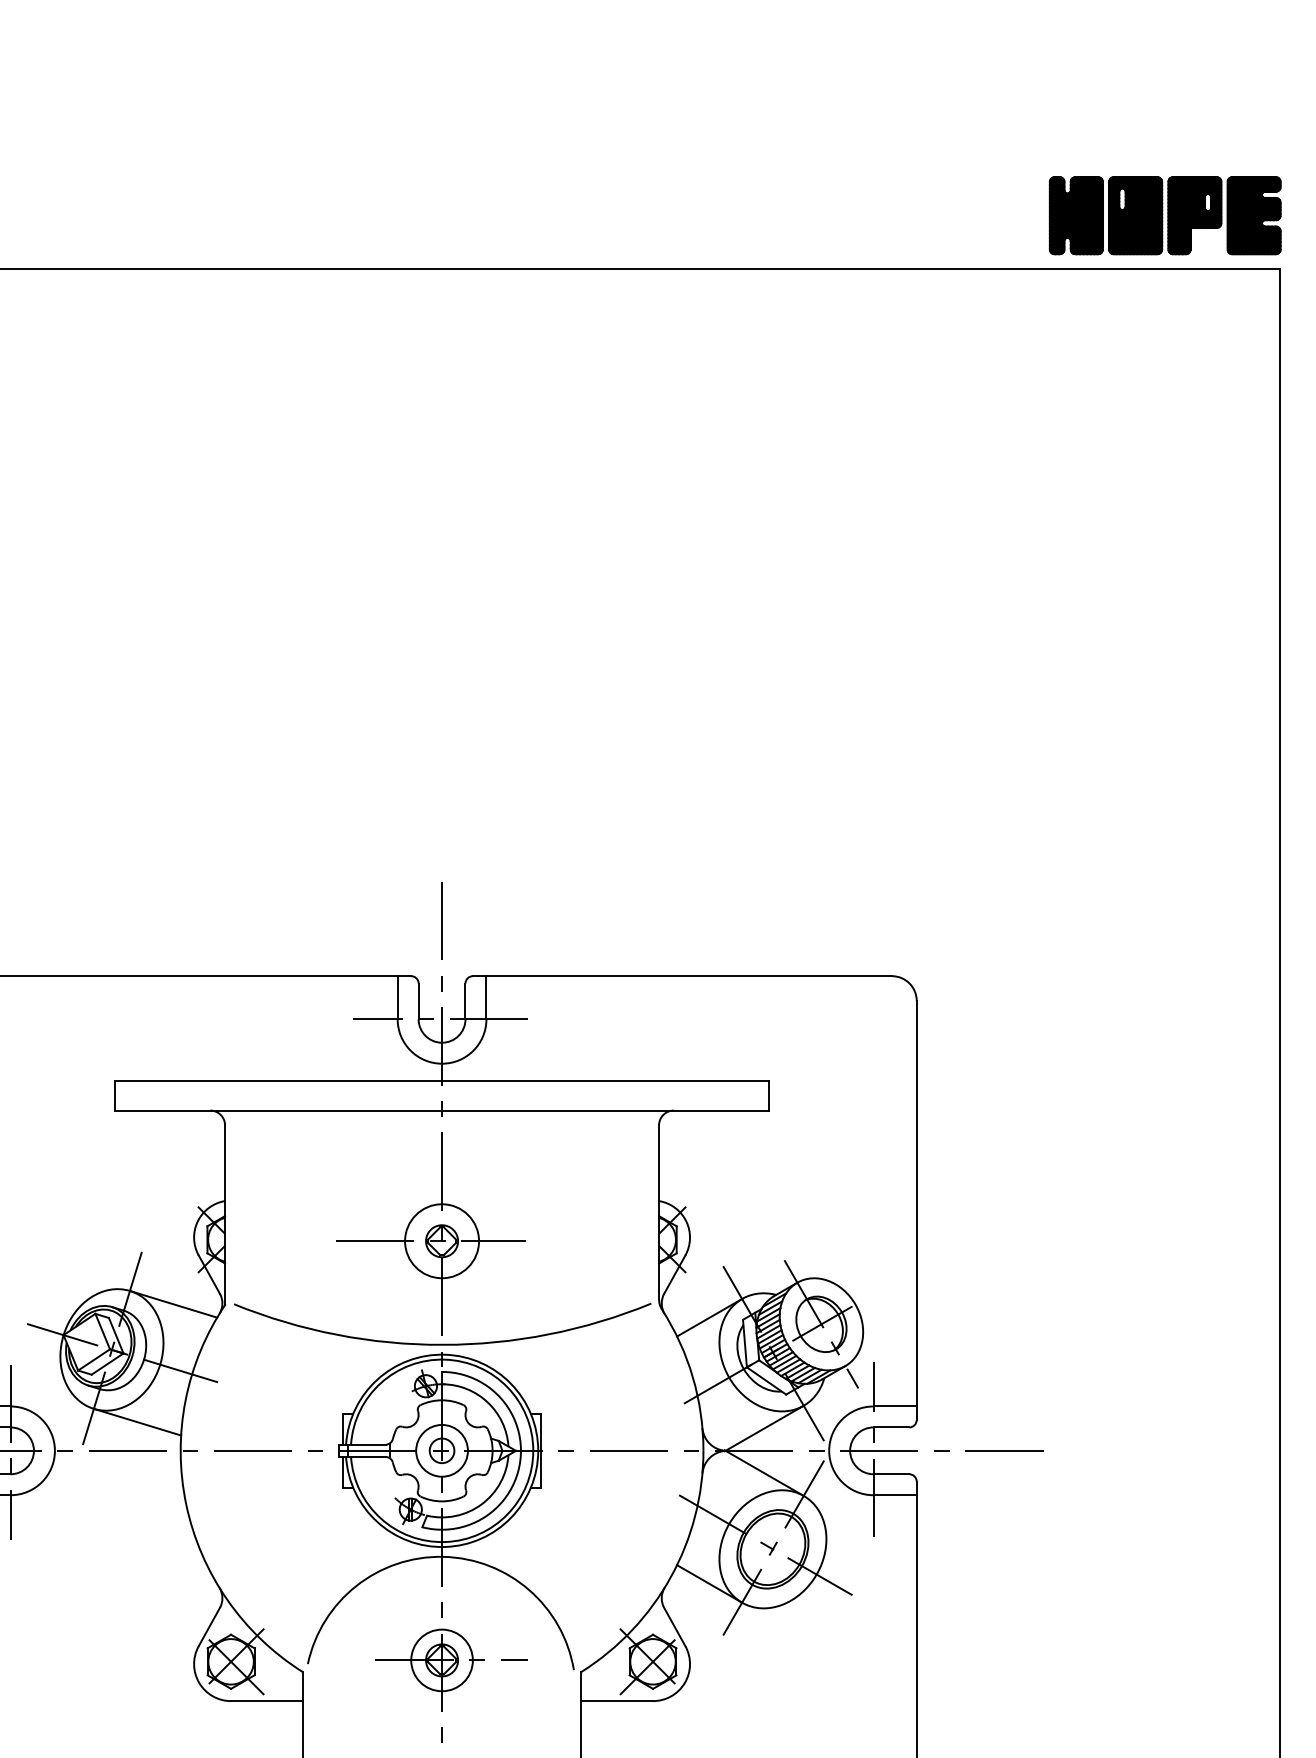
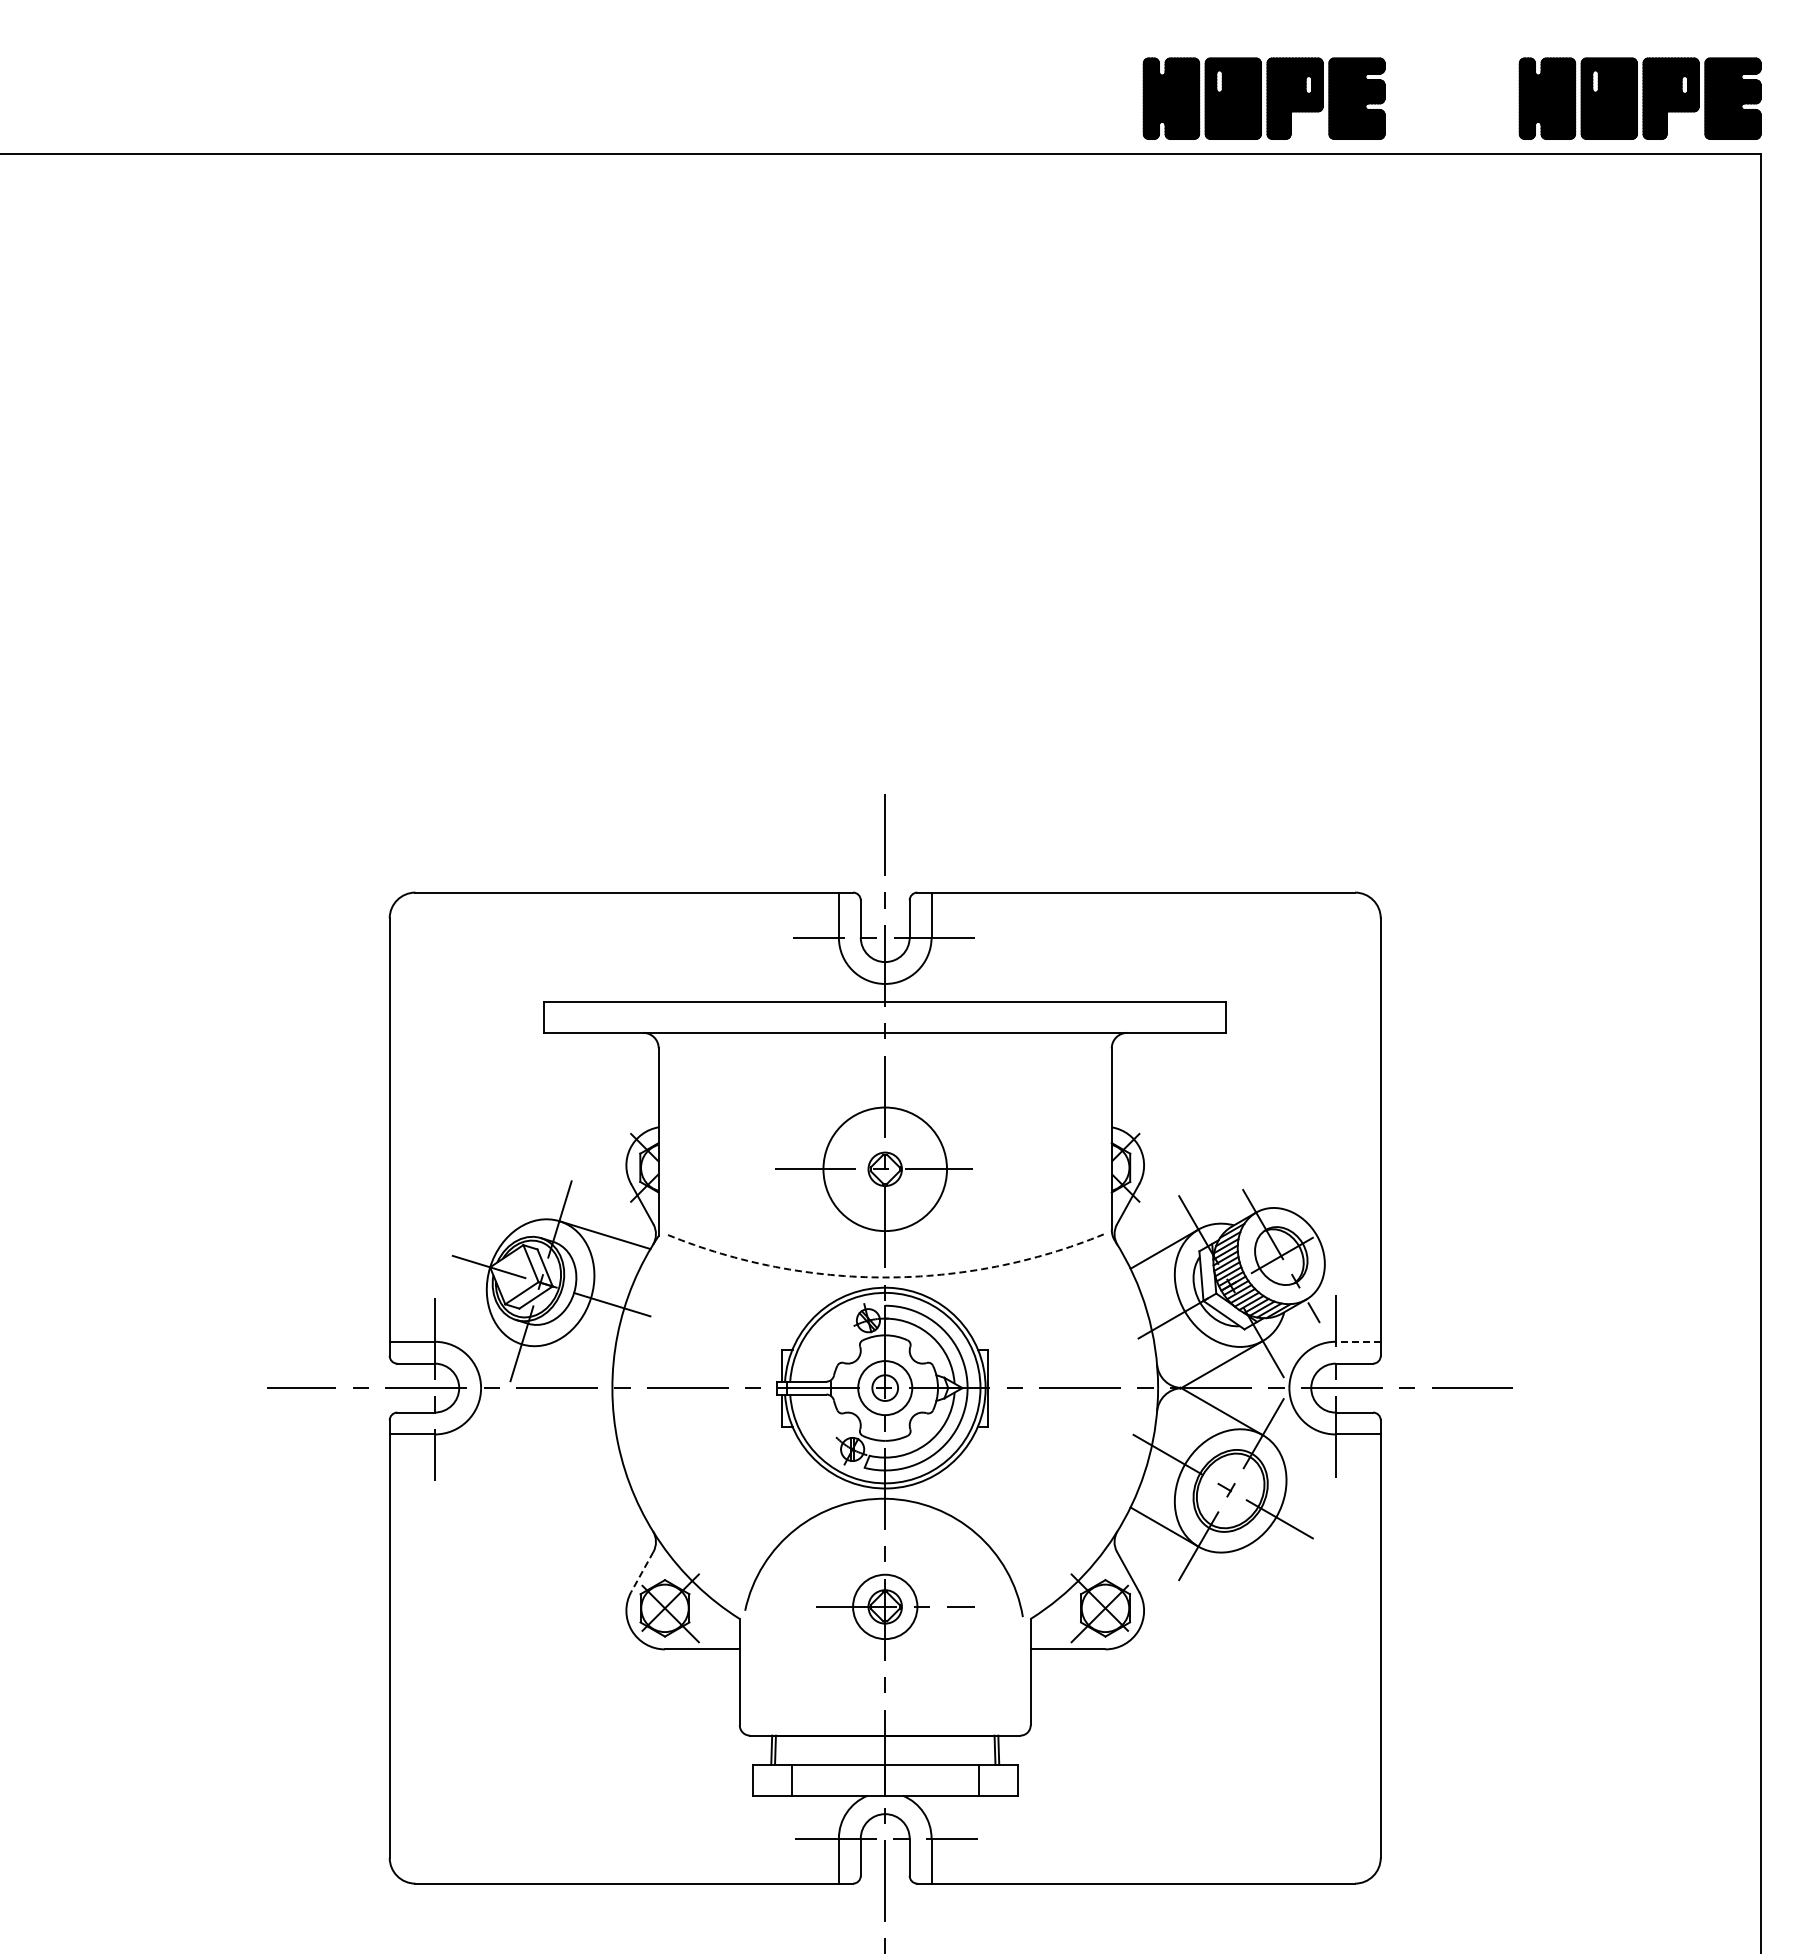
part: (804, 215) -> (1263, 98), added
circle: (441, 1240) -> (884, 1168), size x1.6
arc: (442, 1344) -> (885, 1277), solid -> dashed
line: (895, 1406) -> (1358, 1341), solid -> dashed
line: (136, 1422) -> (566, 1358), removed
line: (209, 1627) -> (642, 1572), solid -> dashed

